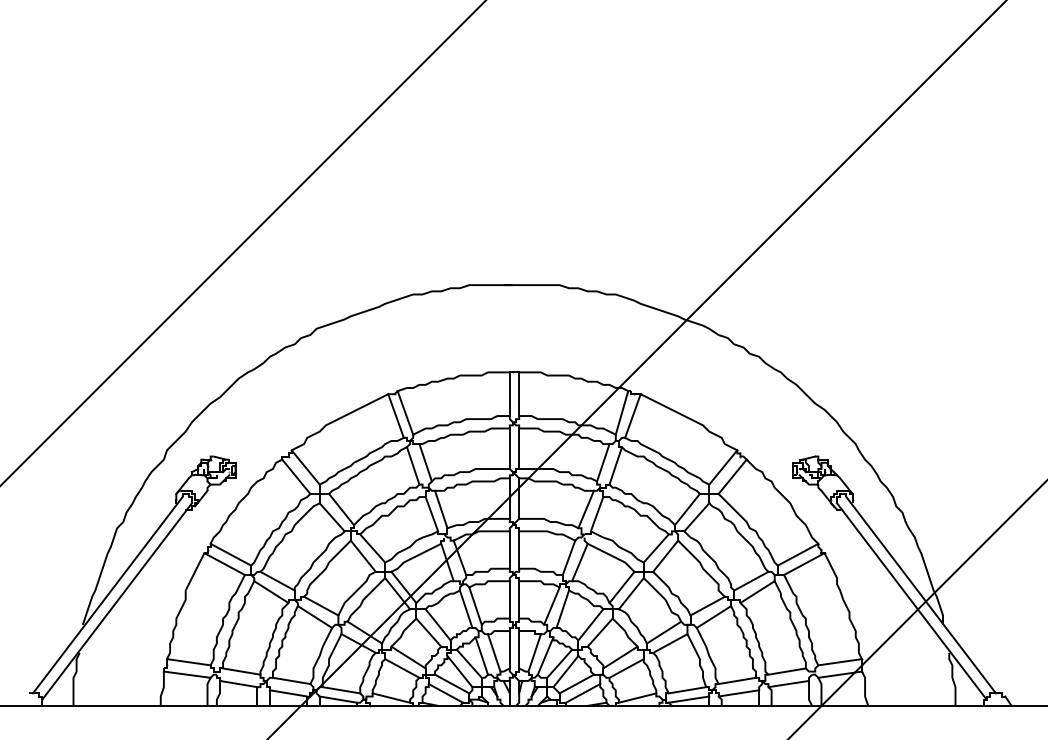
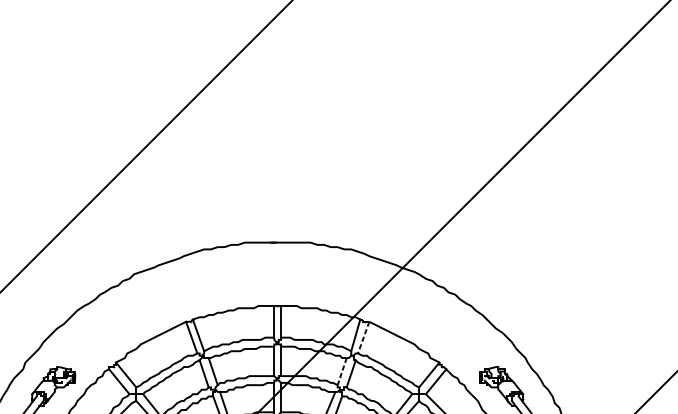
line: (632, 416) -> (363, 337), solid -> dashed
line: (603, 462) -> (342, 371), solid -> dashed

